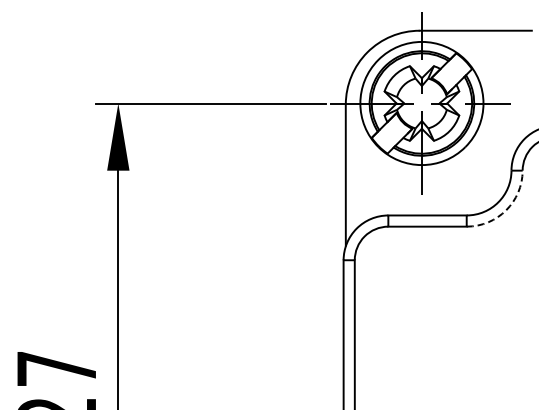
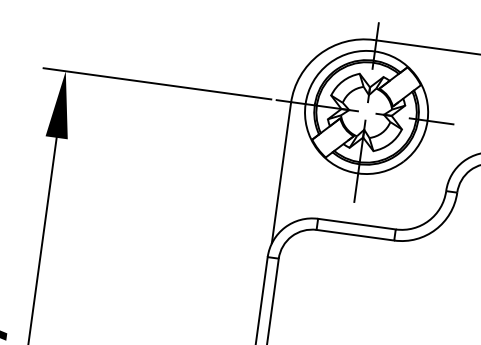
arc: (506, 210) -> (435, 229), dashed -> solid

